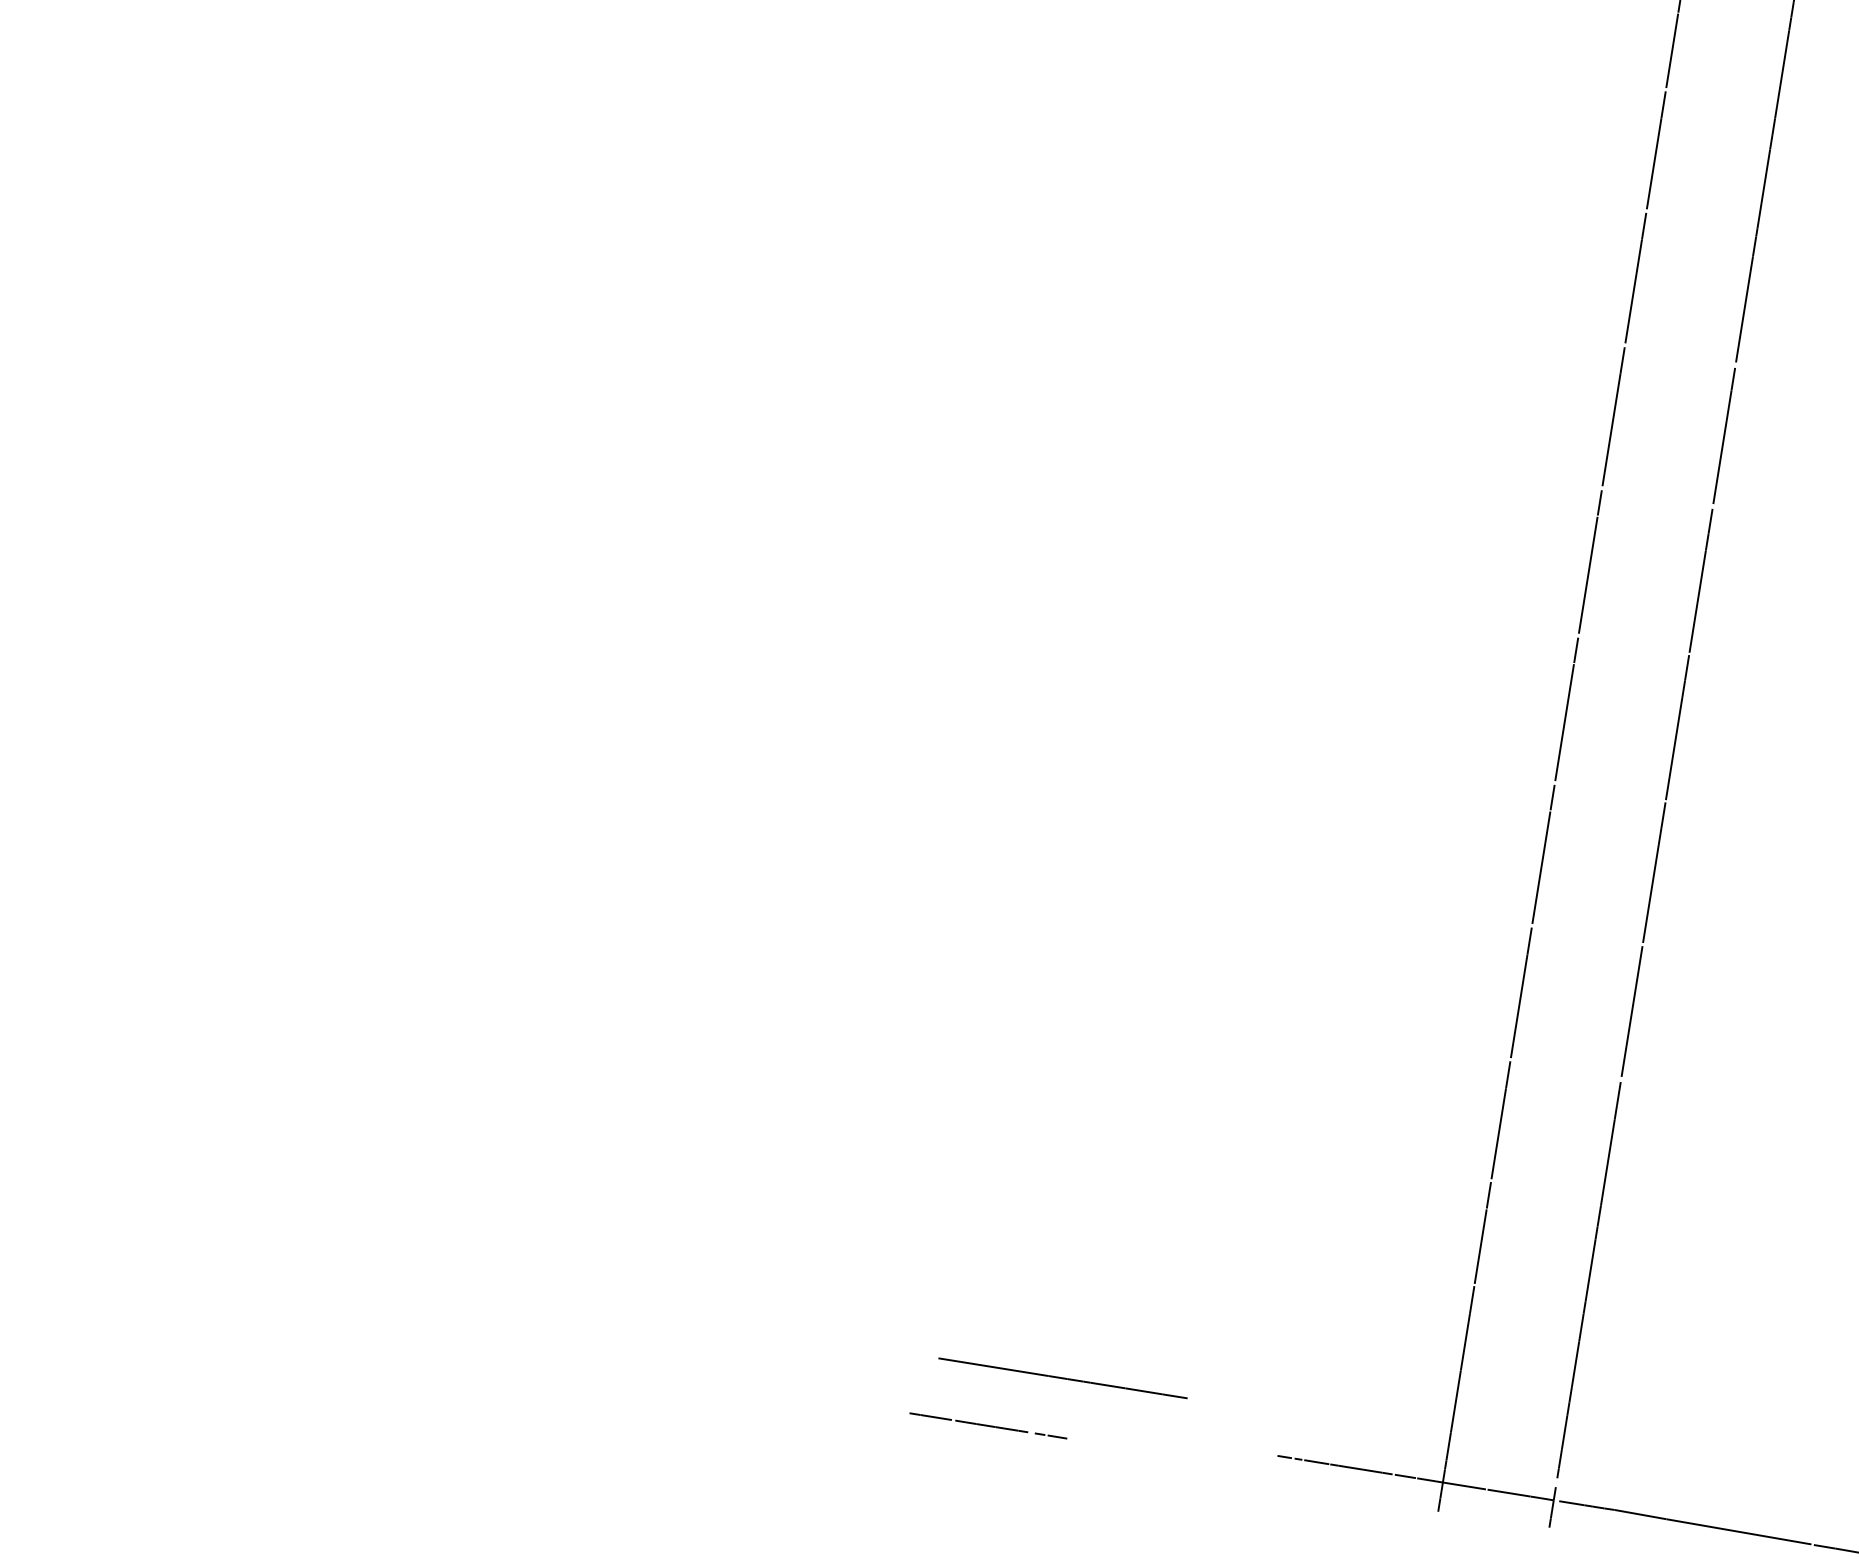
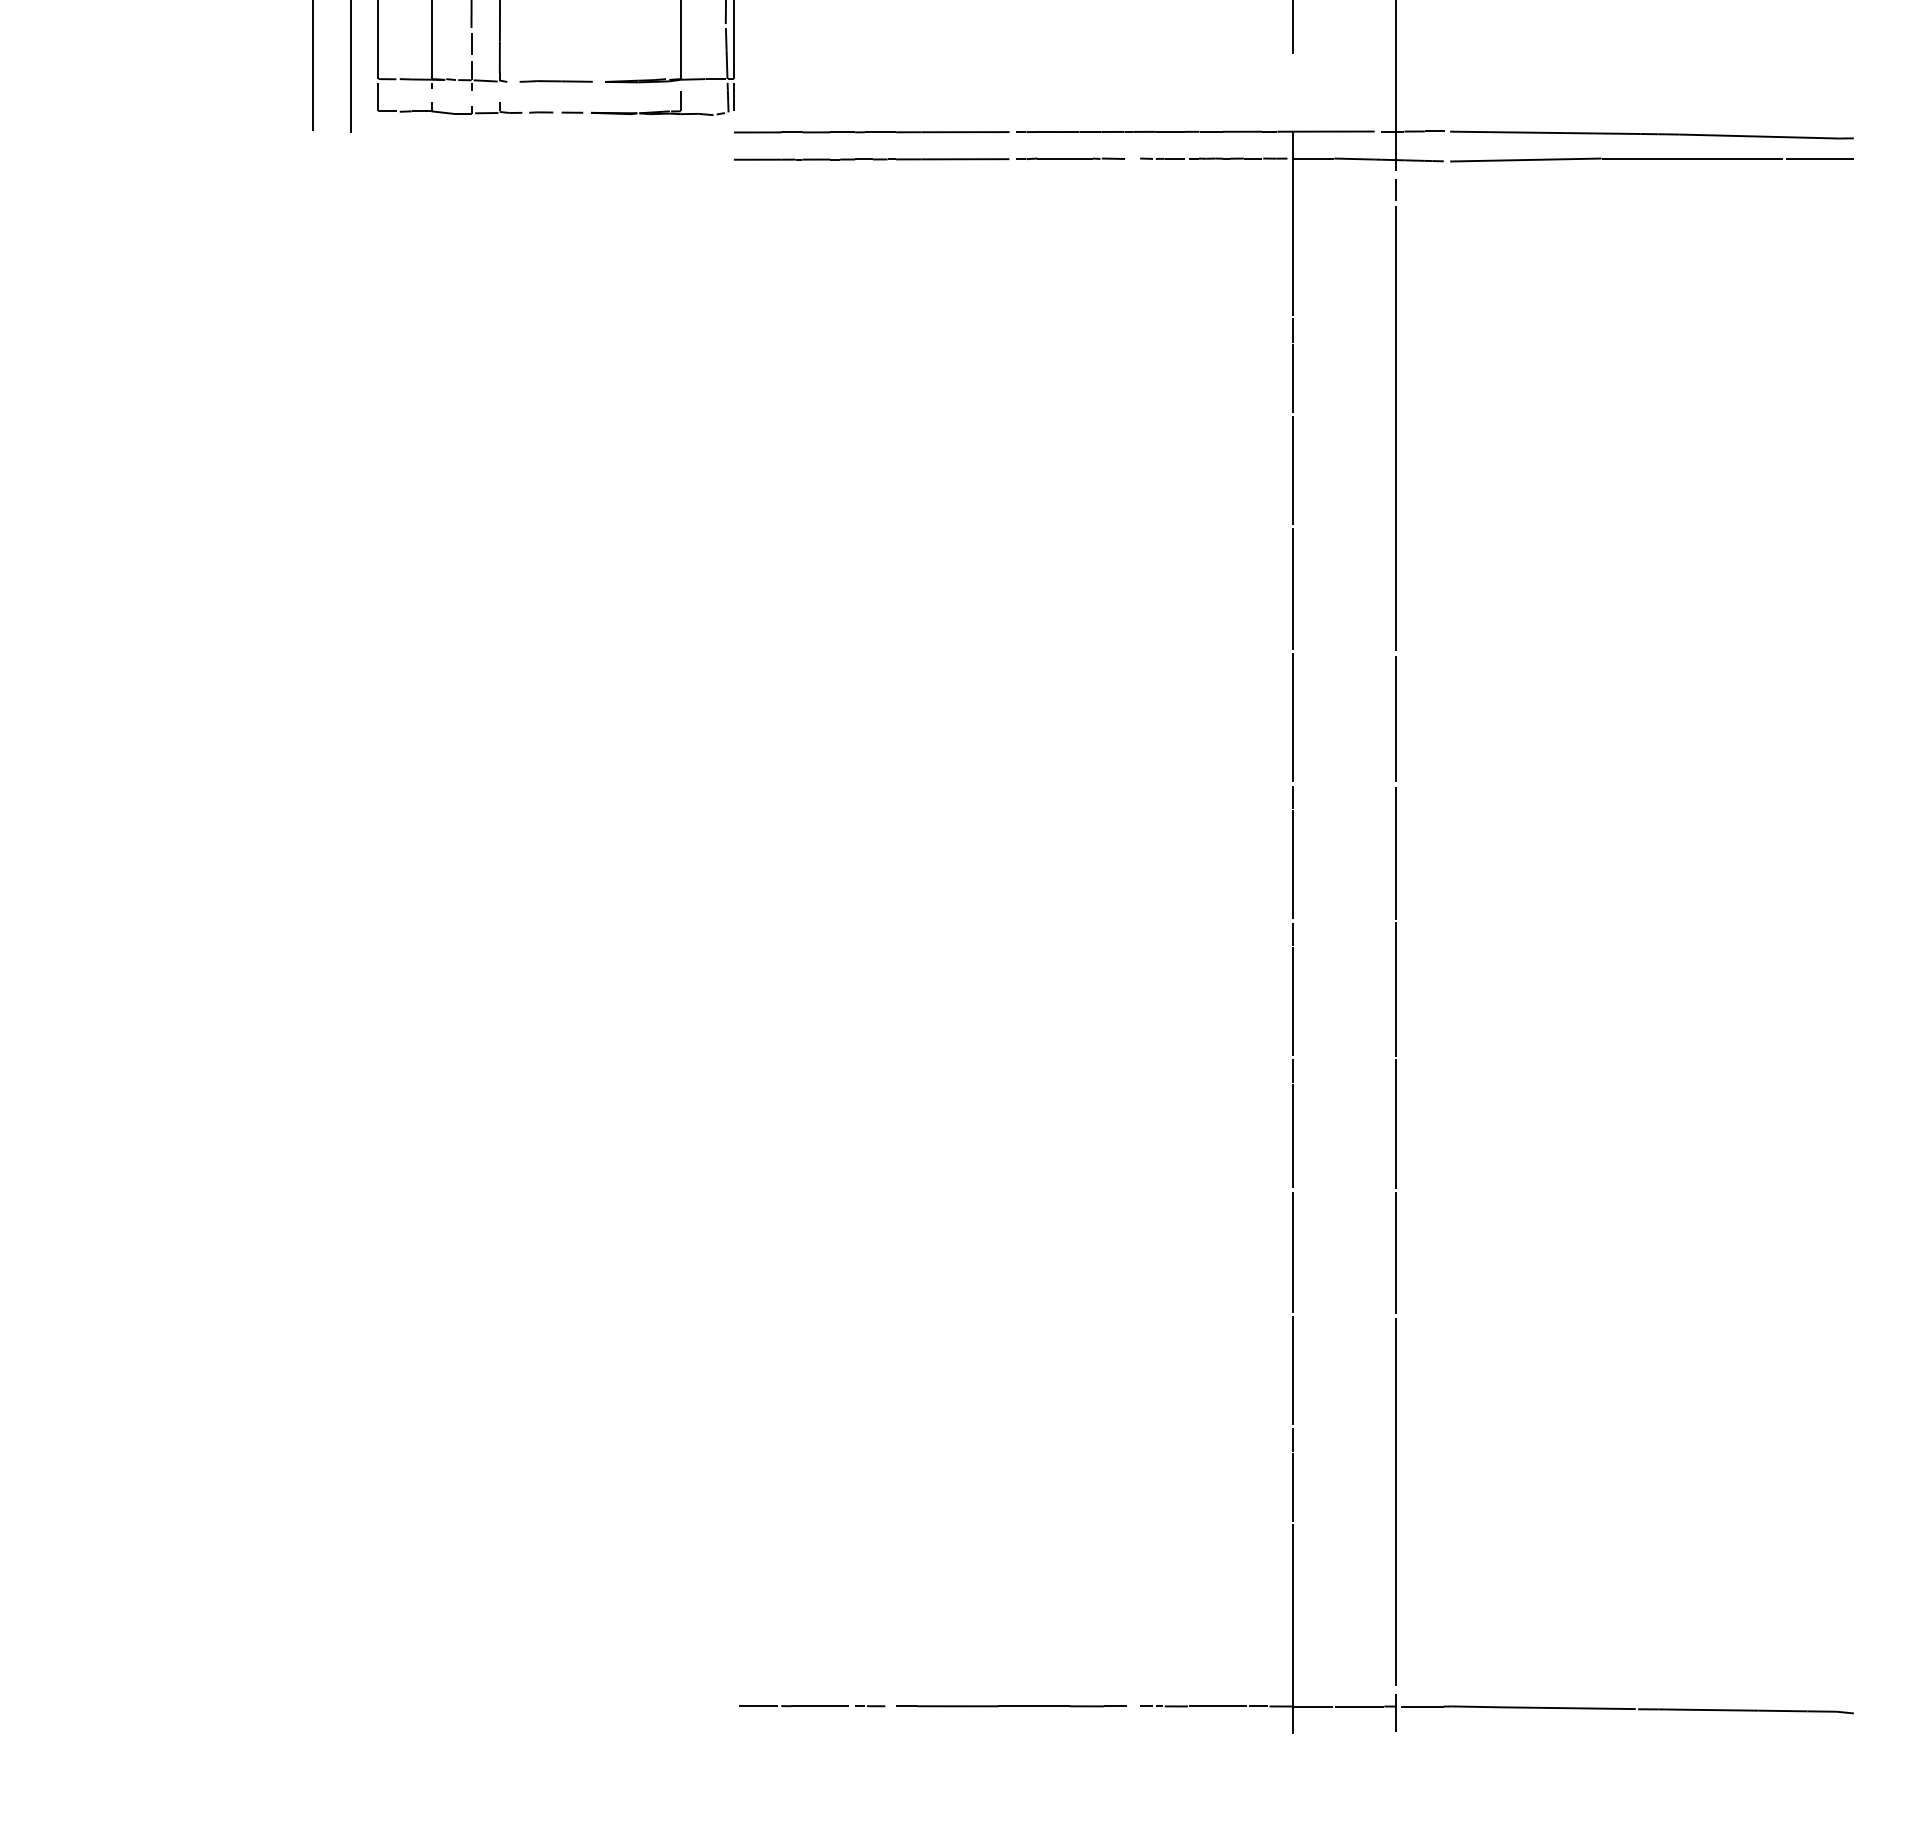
line: (1062, 1378) -> (1011, 1706), moved
line: (988, 1426) -> (812, 1706), moved

